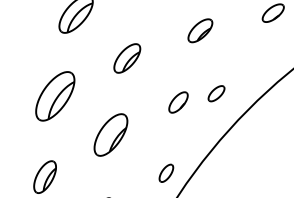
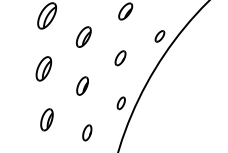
part: (215, 93) -> (159, 36), moved
part: (54, 95) -> (43, 68), size x0.71
part: (110, 133) -> (82, 85), size x0.62

